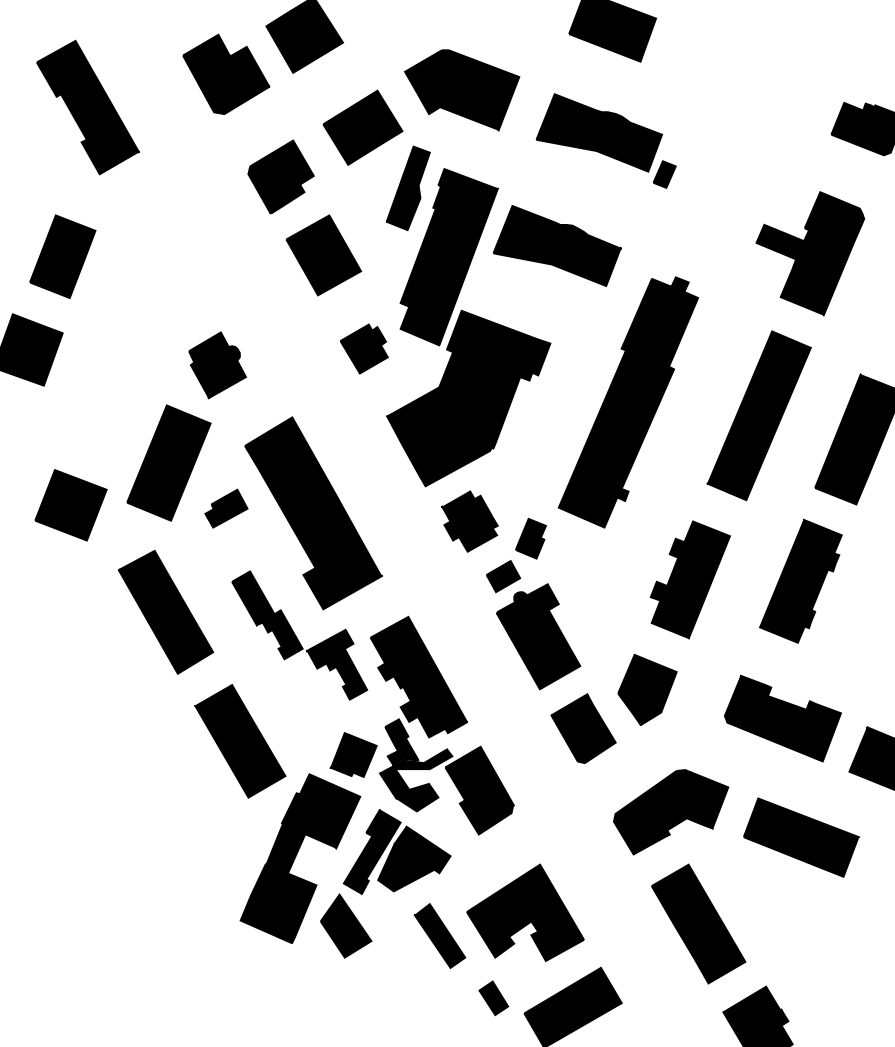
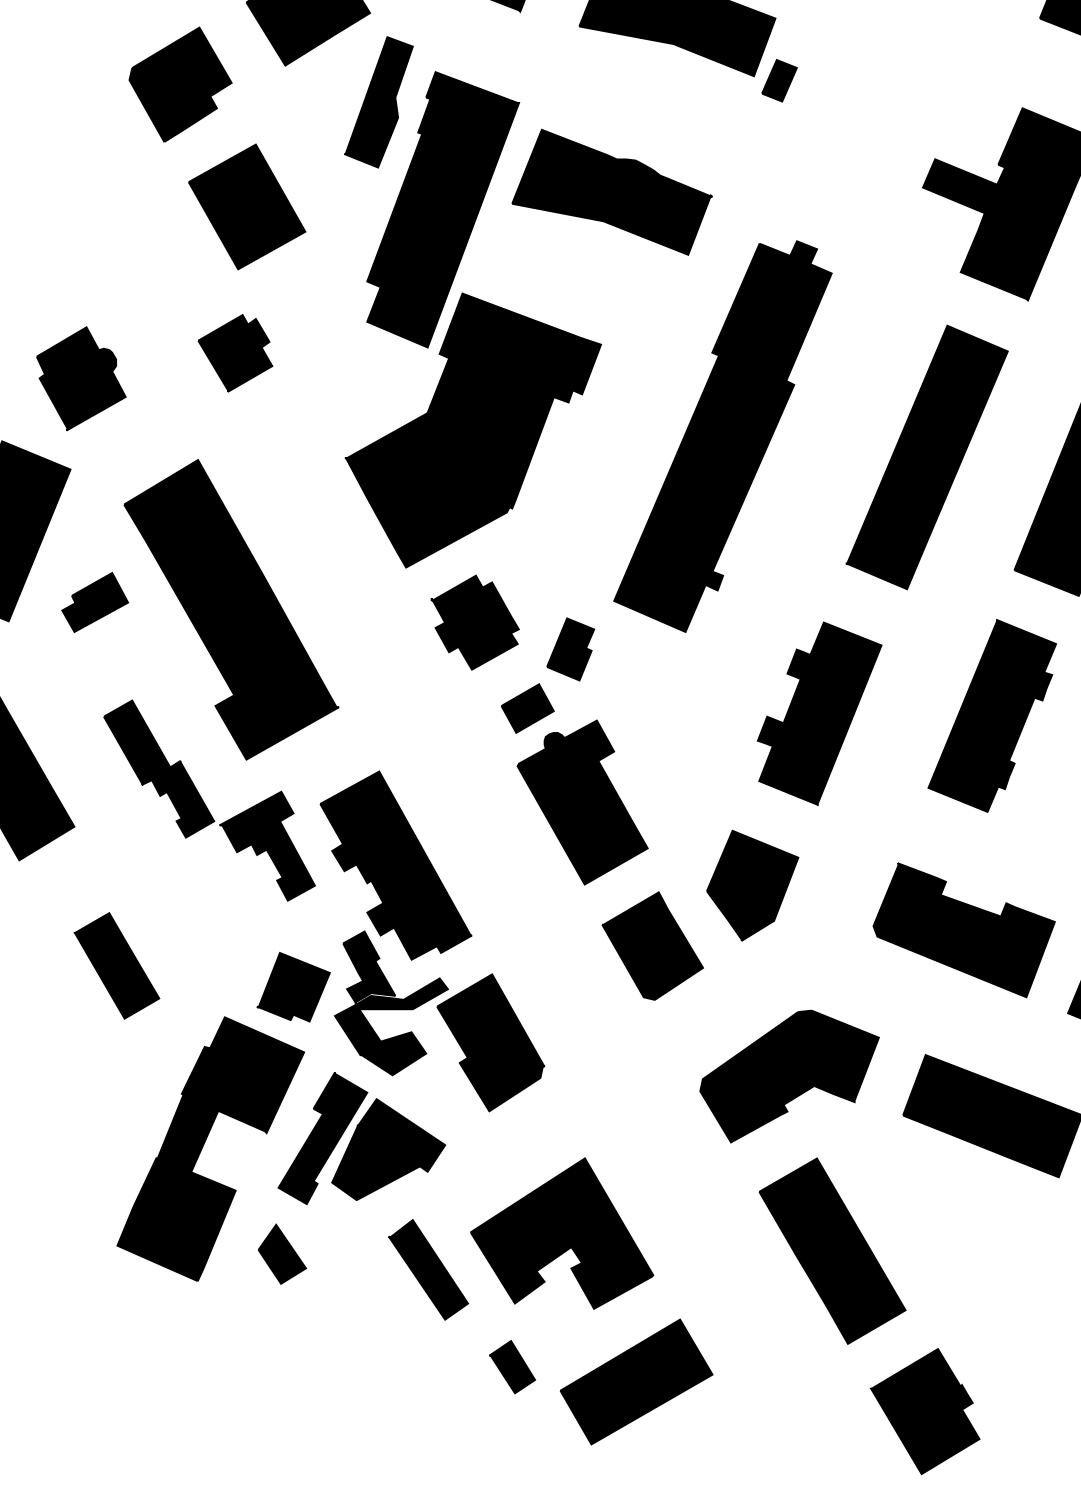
part: (364, 348) -> (235, 352), moved
part: (240, 741) -> (117, 966), size x0.6
part: (346, 925) -> (282, 1253), size x0.6

